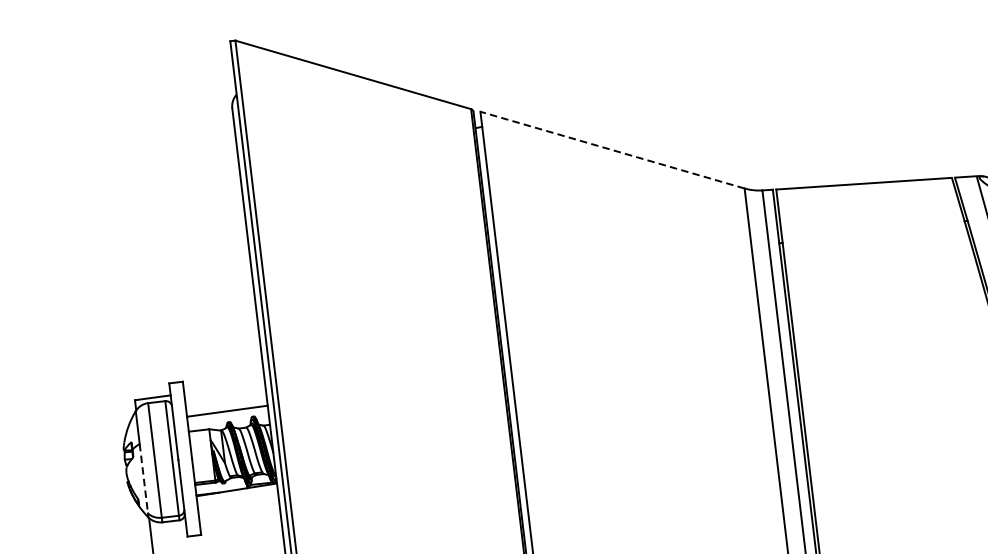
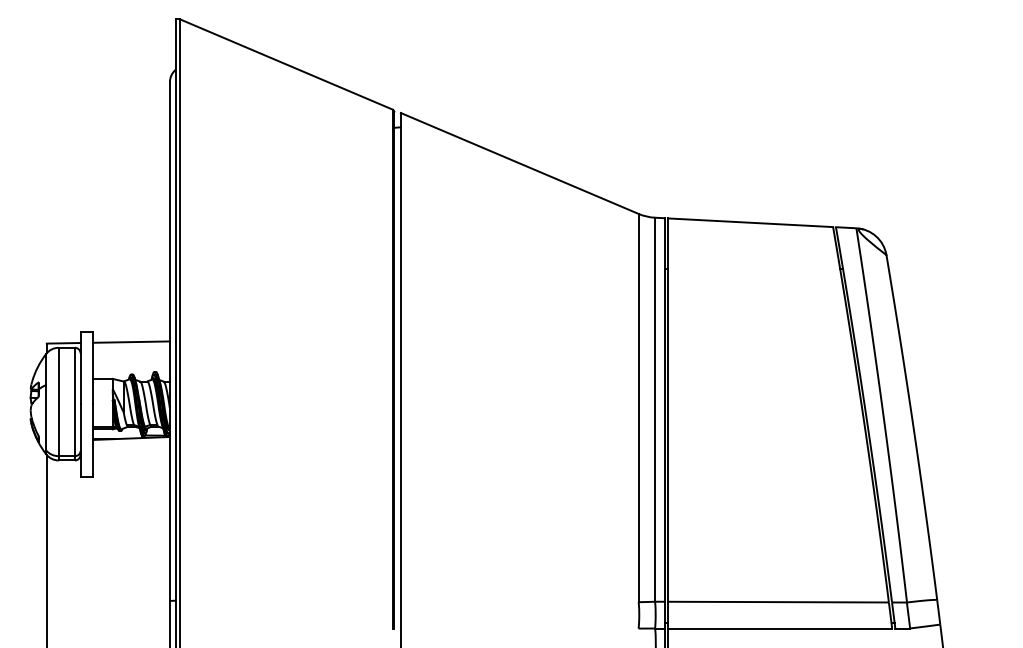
line: (612, 150) -> (519, 163), dashed -> solid
line: (227, 410) -> (131, 341), moved
line: (144, 478) -> (46, 417), dashed -> solid

